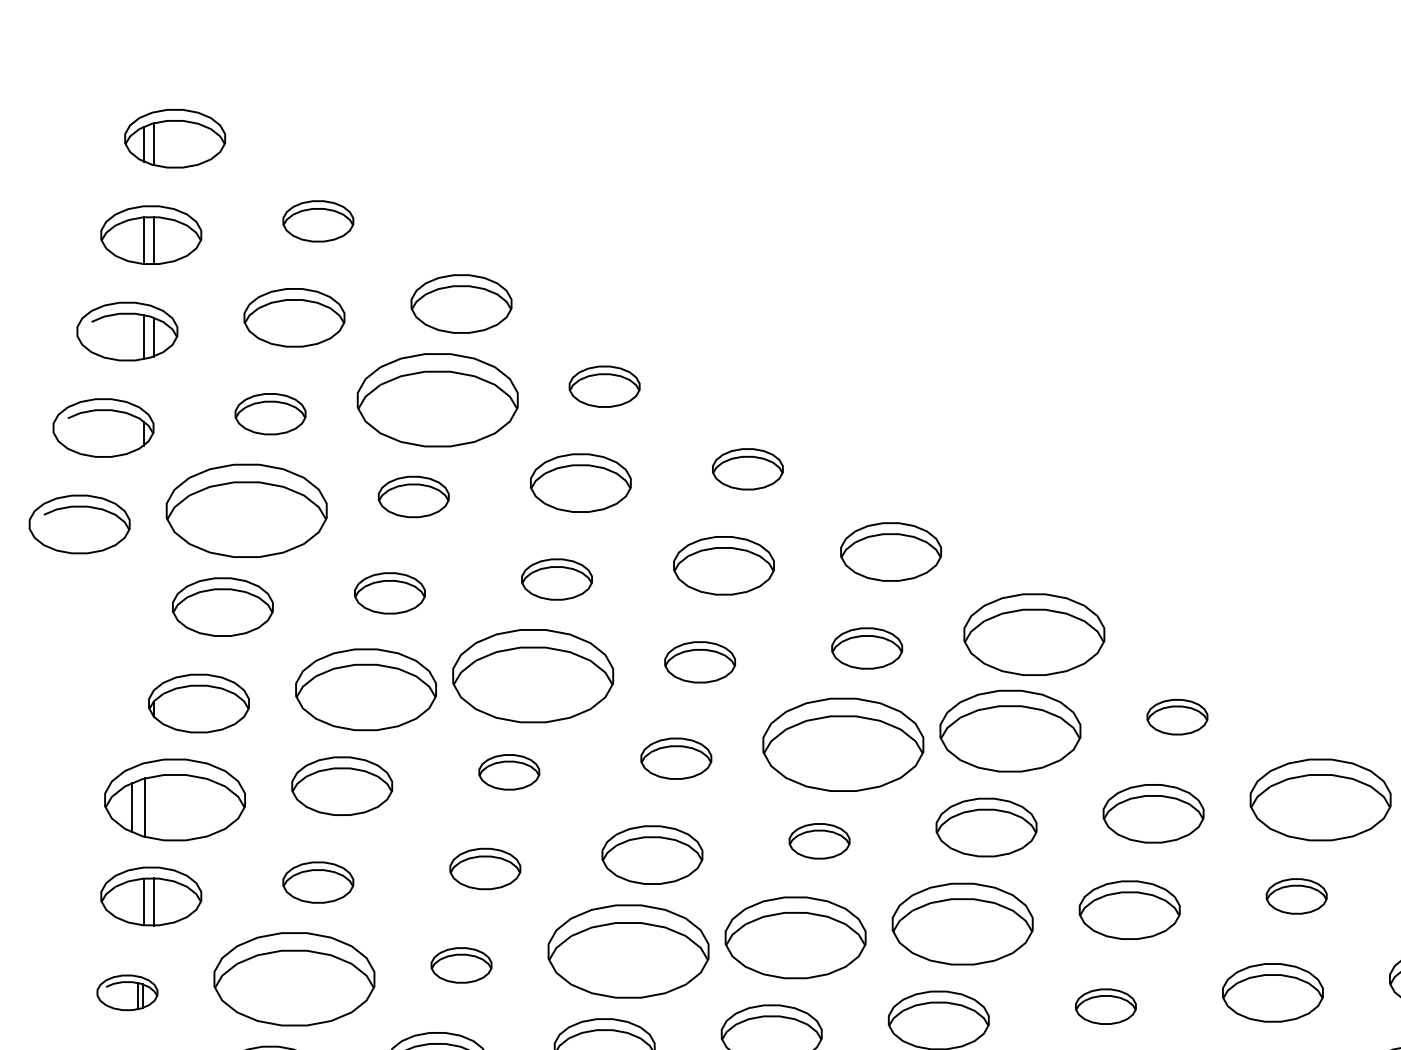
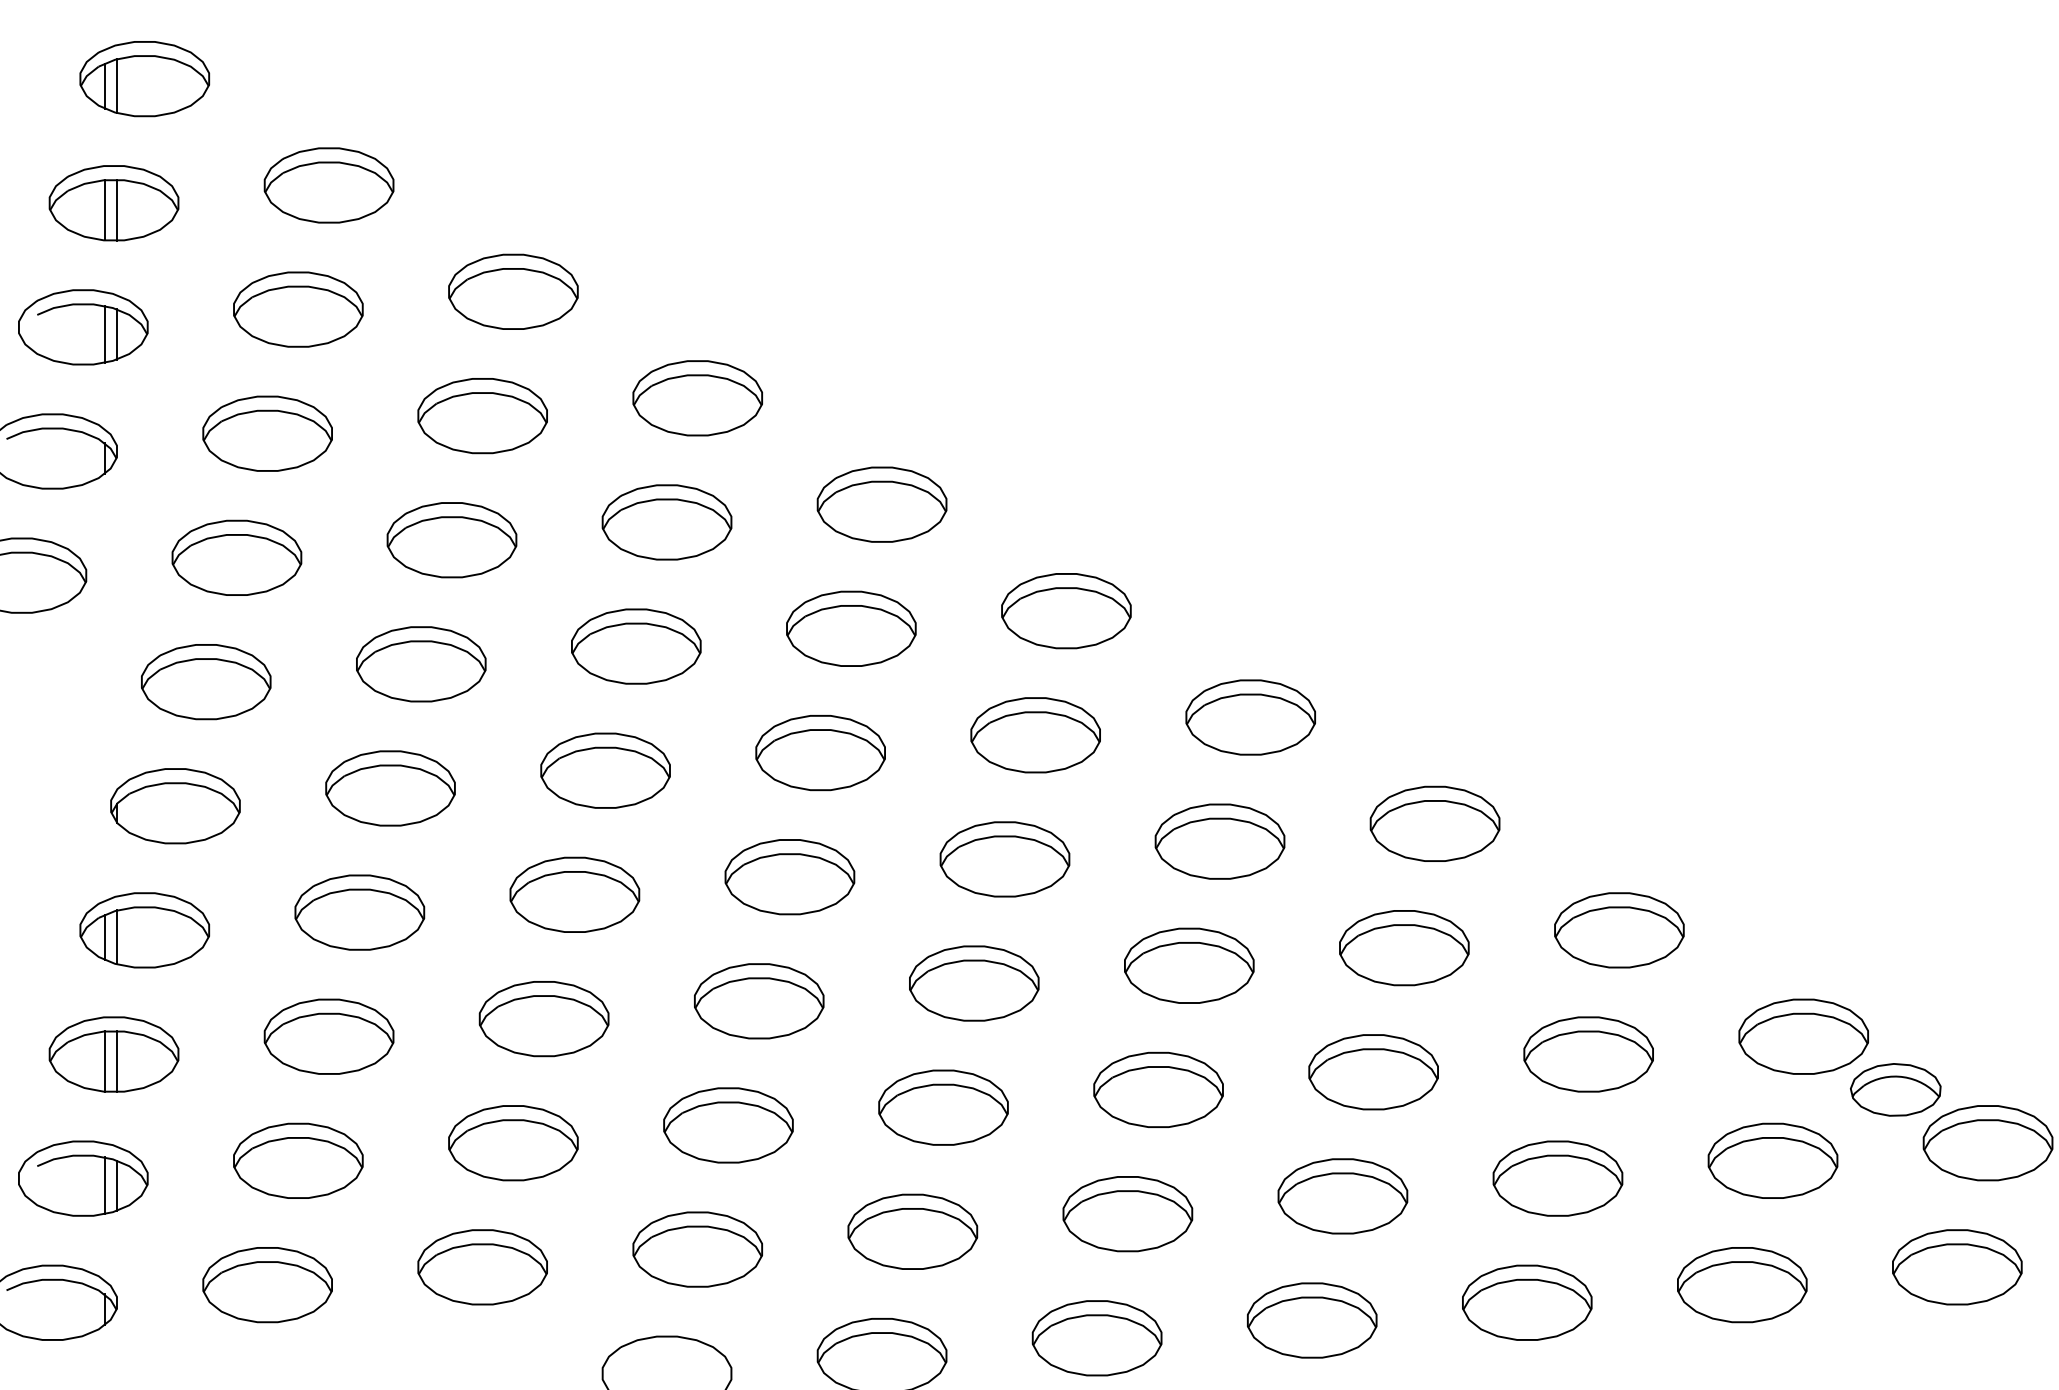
part: (317, 221) -> (328, 185), size x1.43
part: (604, 386) -> (697, 398), size x1.43
part: (437, 400) -> (482, 416), size x0.62
part: (270, 414) -> (267, 433), size x1.43
part: (747, 469) -> (881, 504), size x1.43
part: (413, 497) -> (451, 540), size x1.43
part: (246, 510) -> (236, 557), size x0.62
part: (557, 579) -> (636, 646), size x1.43
part: (390, 593) -> (421, 664), size x1.43
part: (1034, 634) -> (1250, 717), size x0.71
part: (867, 648) -> (1035, 735), size x1.43
part: (700, 662) -> (820, 753), size x1.43
part: (533, 675) -> (605, 770), size x0.62
part: (366, 689) -> (390, 788), size x0.71
part: (1177, 717) -> (1434, 823), size x1.67
part: (1010, 730) -> (1219, 841), size x0.71
part: (842, 744) -> (1004, 859), size x0.62
part: (675, 758) -> (789, 877), size x1.43
part: (508, 772) -> (574, 894), size x1.67
part: (174, 800) -> (144, 930), size x0.71
part: (1320, 800) -> (1619, 930), size x0.71
part: (819, 841) -> (974, 983), size x1.67
part: (484, 869) -> (543, 1019), size x1.43
part: (317, 882) -> (328, 1036), size x1.43
part: (1296, 896) -> (1588, 1054), size x1.67
part: (962, 923) -> (1158, 1089), size x0.71
part: (795, 937) -> (943, 1107), size x0.71
part: (628, 951) -> (728, 1125), size x0.62
part: (461, 965) -> (513, 1143), size x1.67
part: (294, 978) -> (298, 1160), size x0.62
part: (127, 992) -> (83, 1178), size x1.67
part: (1105, 1006) -> (1342, 1196), size x1.67

